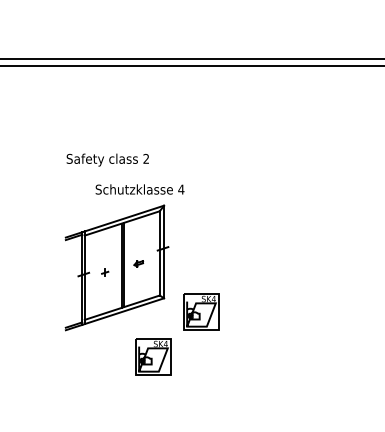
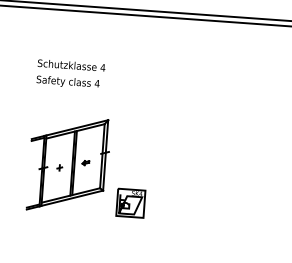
text: (146, 158) -> (97, 83), 2 -> 4
text: (139, 189) -> (71, 65), moved
part: (153, 356) -> (91, 234), removed

